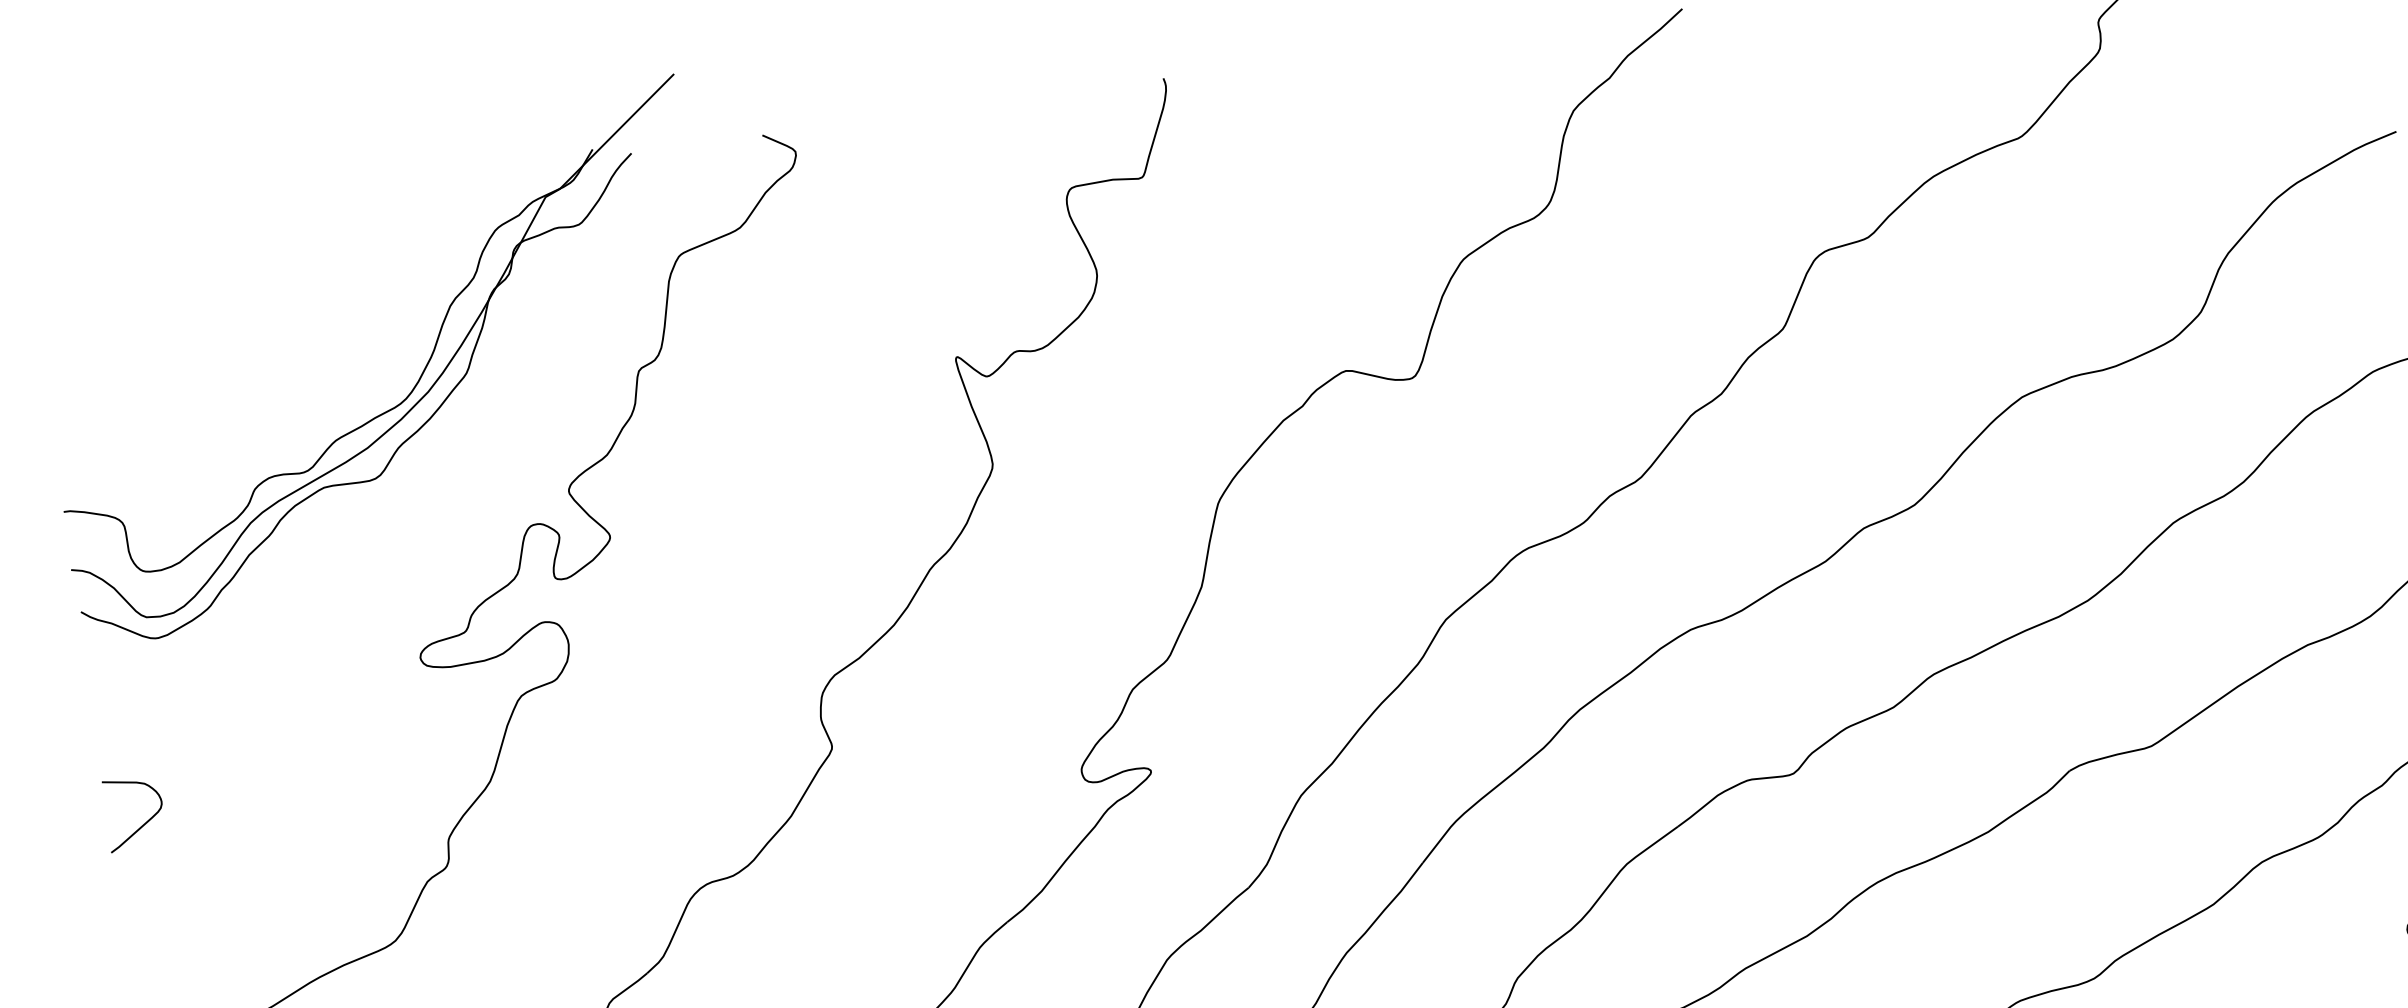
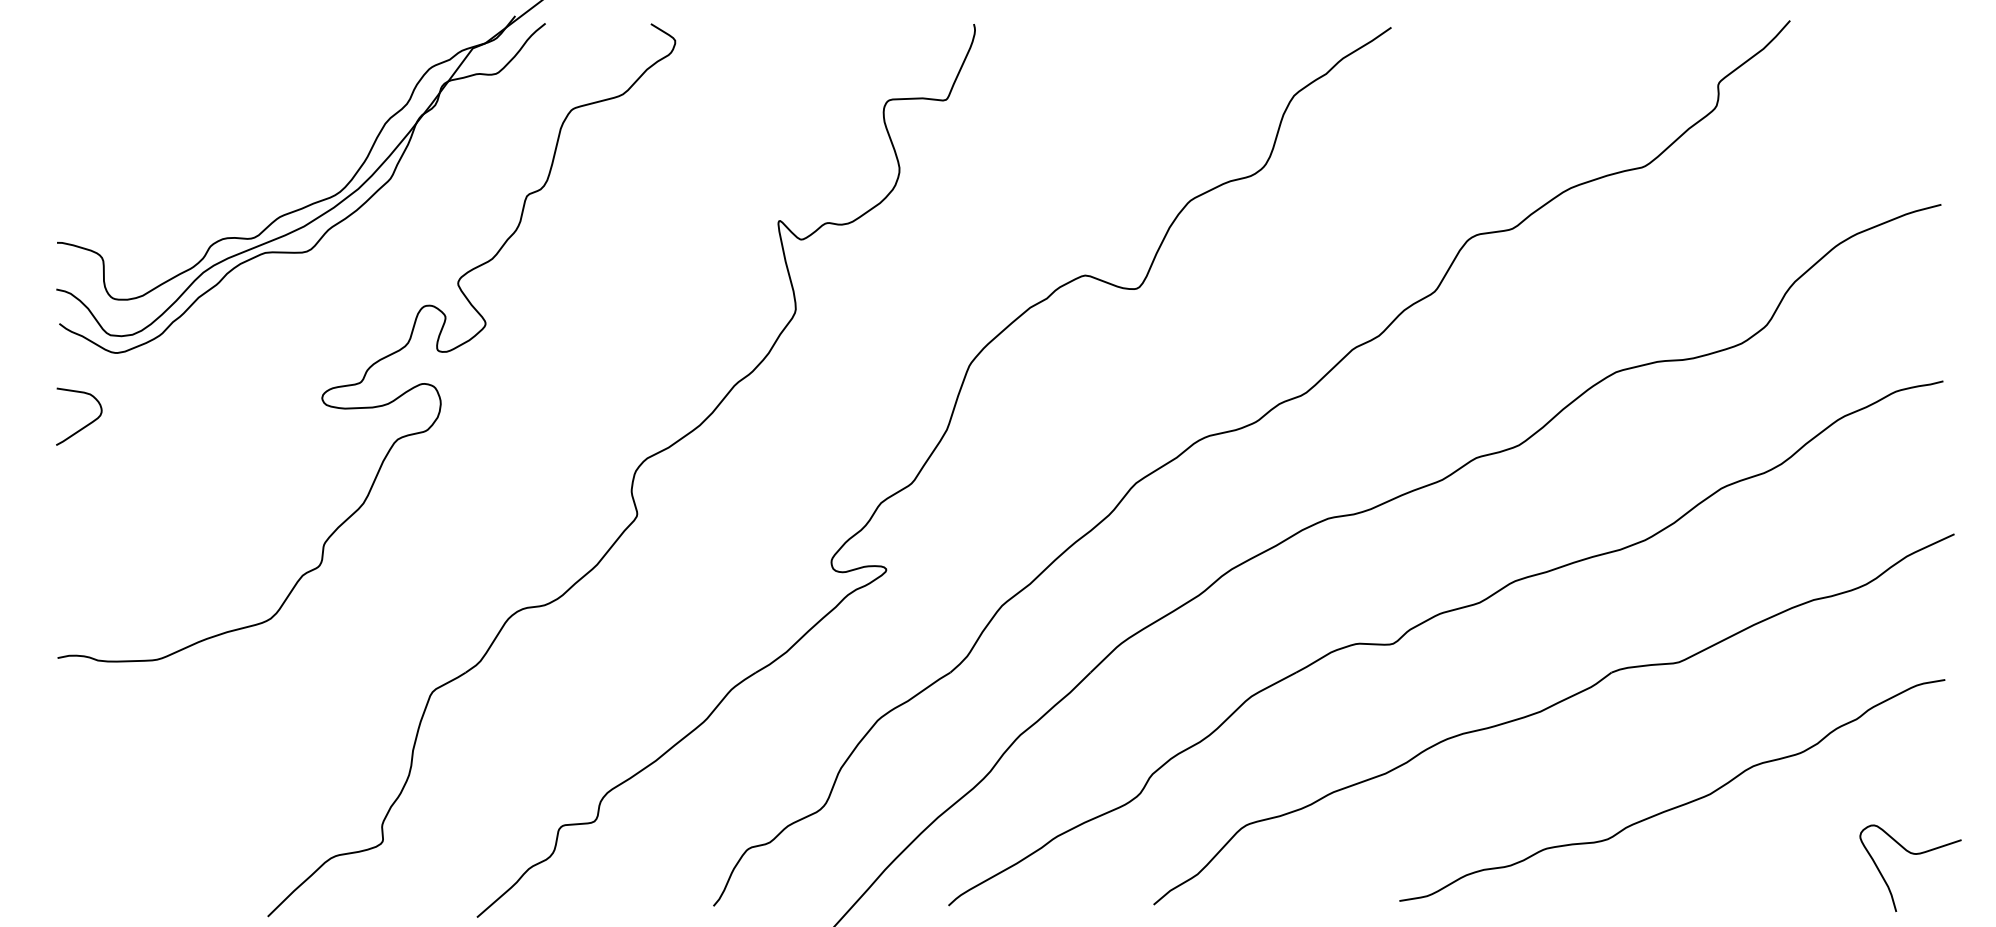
curve: (145, 821) -> (86, 424), moved

